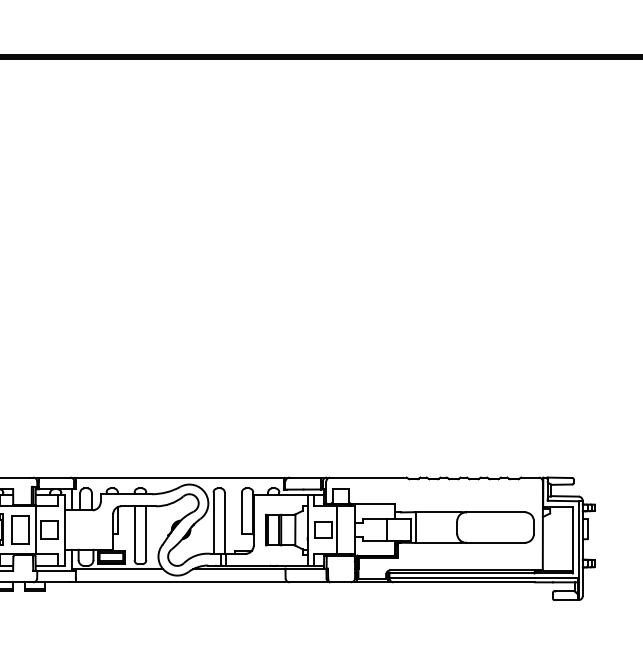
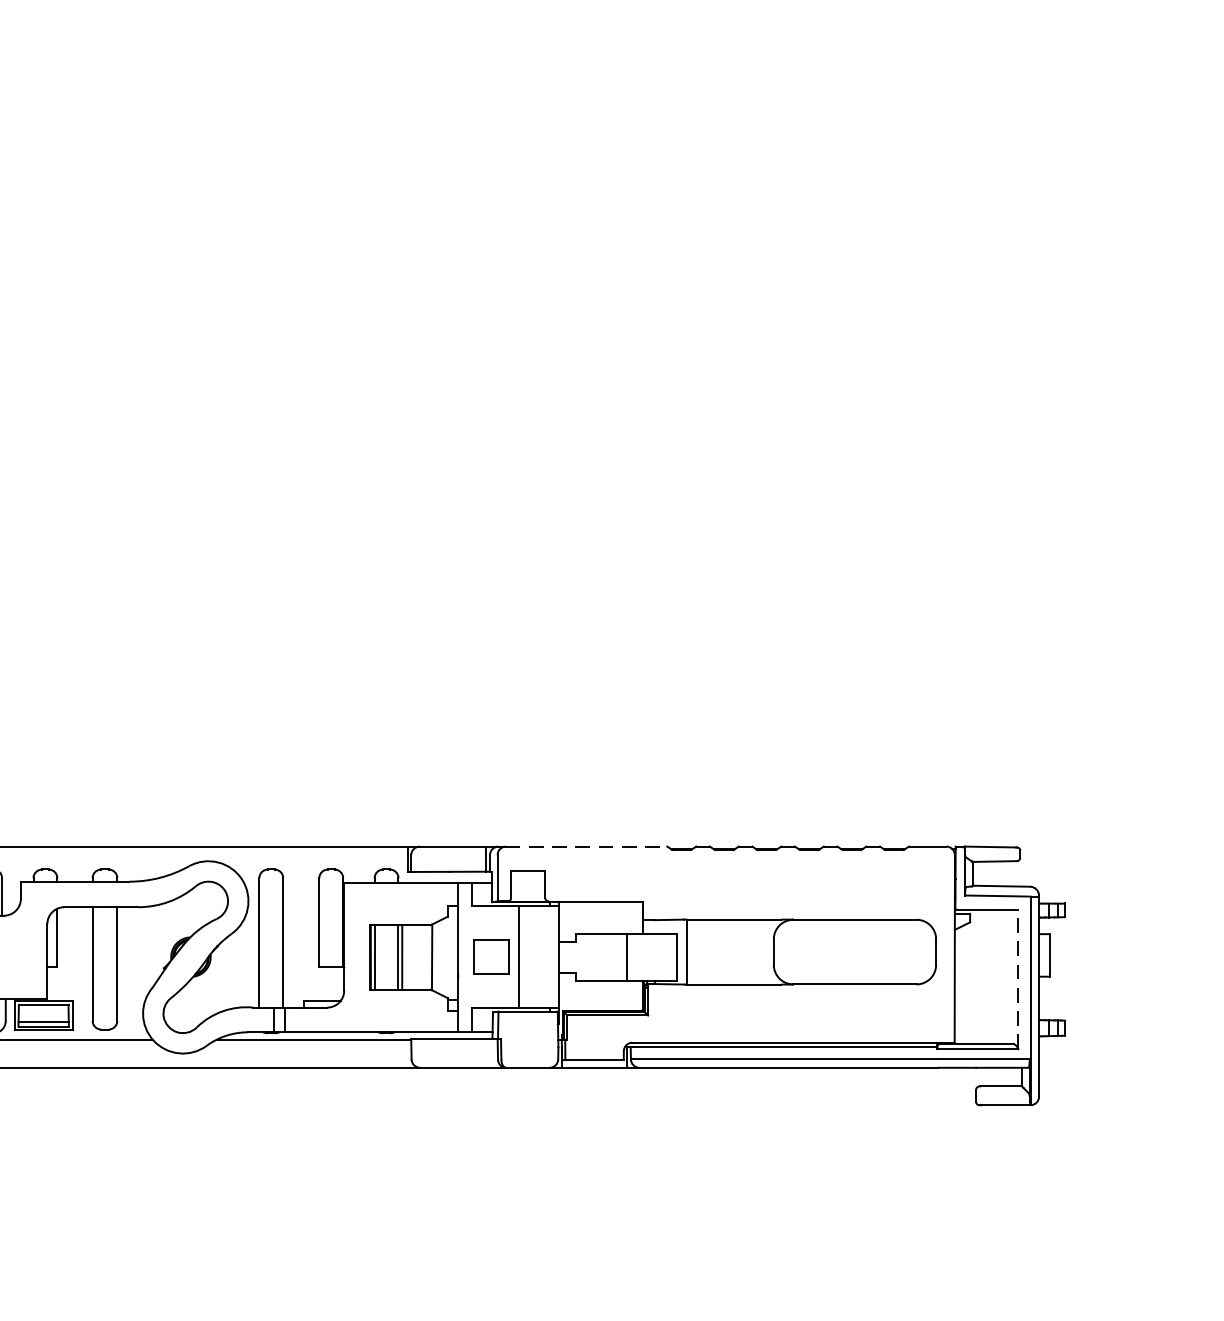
line: (368, 477) -> (586, 846), solid -> dashed
line: (572, 539) -> (1017, 977), solid -> dashed

